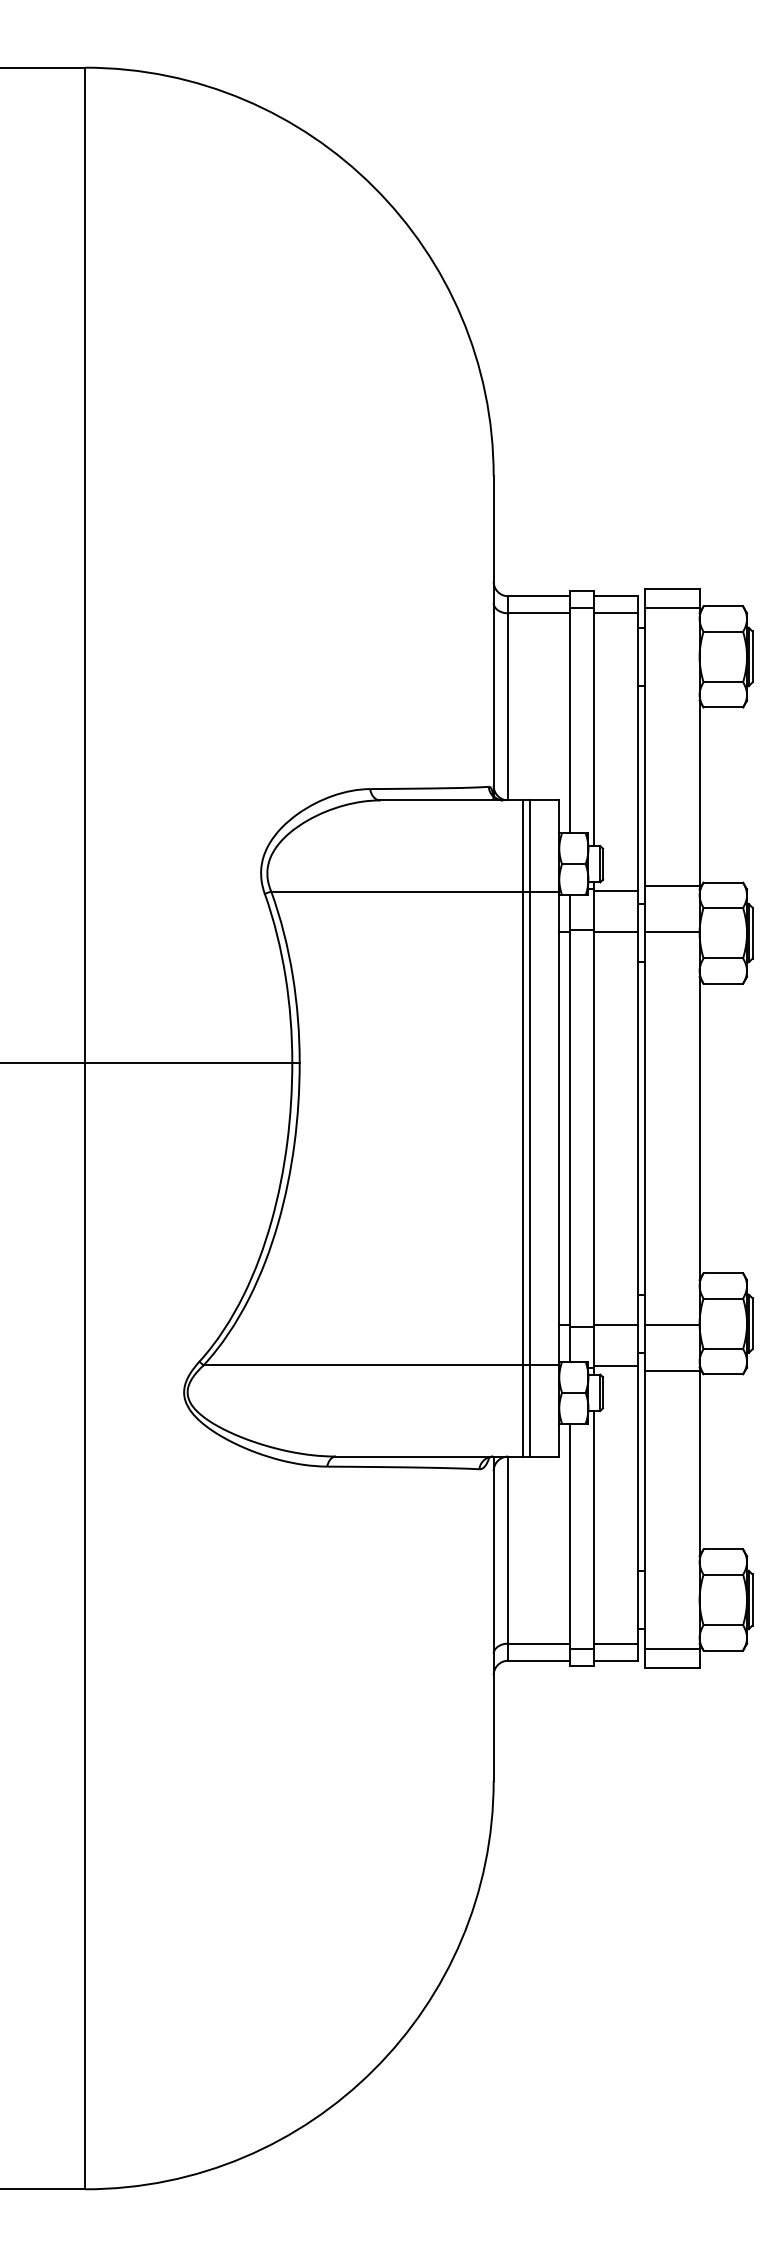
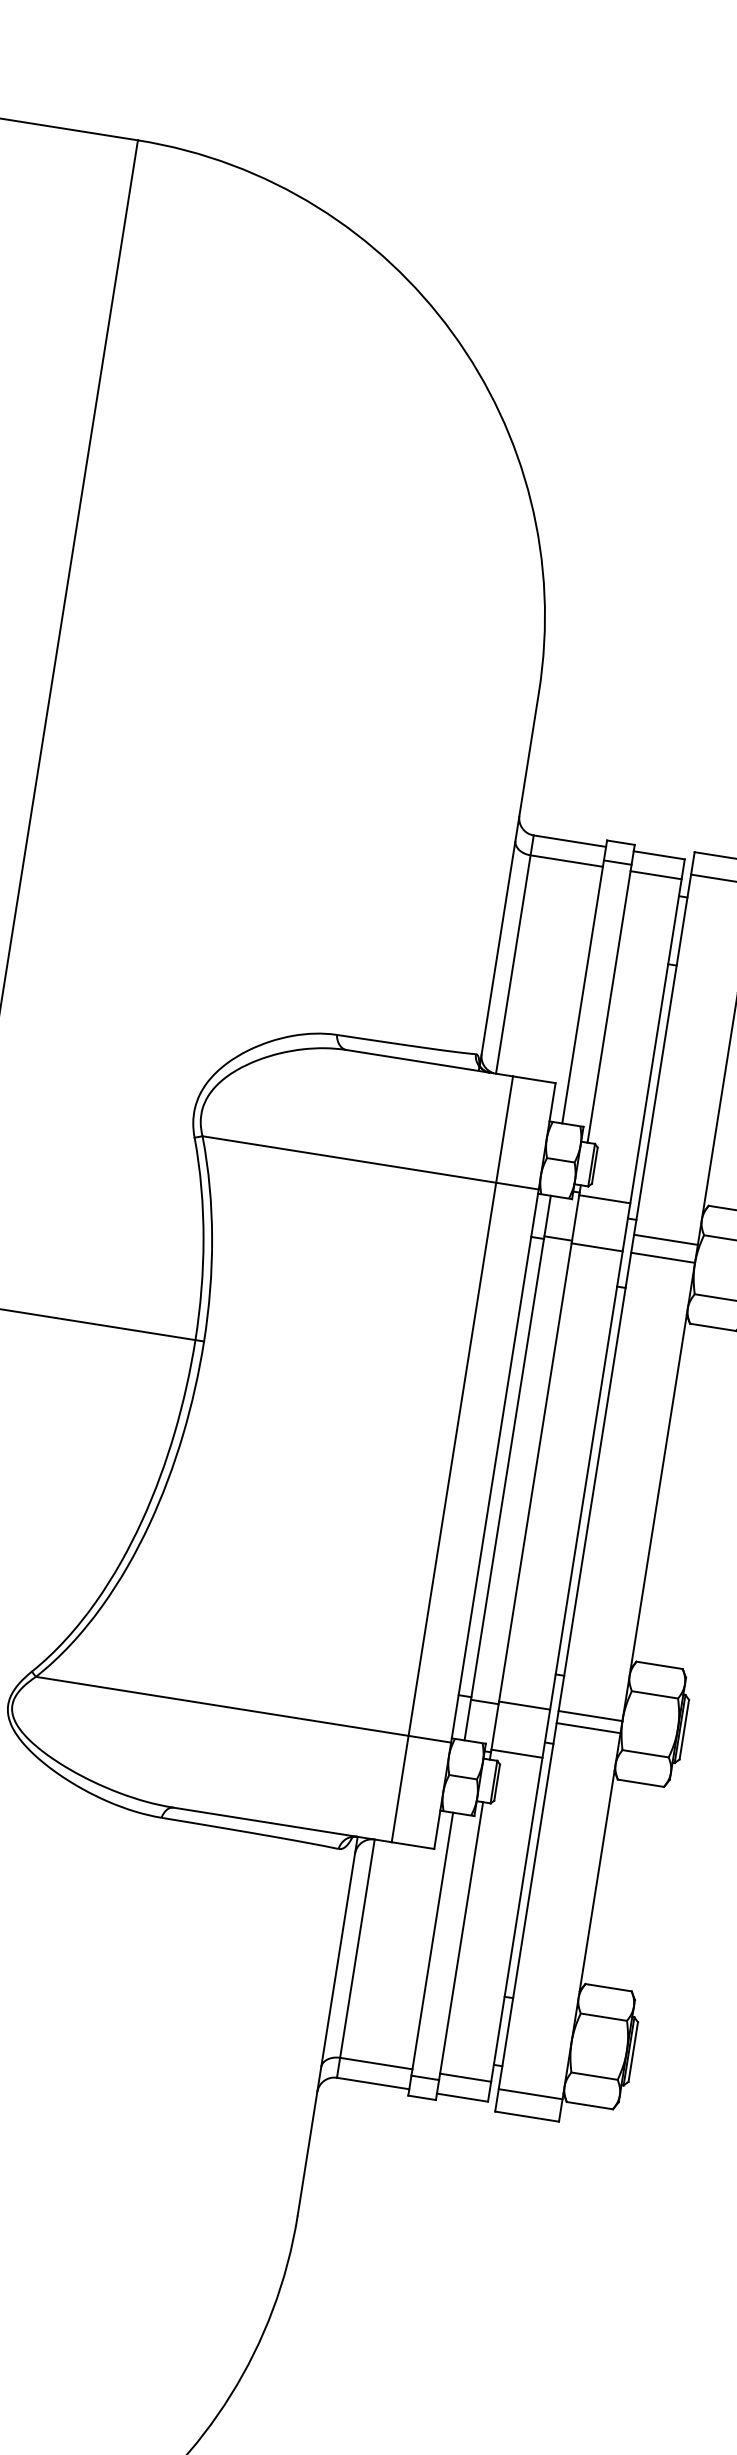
line: (671, 885) -> (665, 1239), moved
line: (530, 1128) -> (461, 1460), removed
line: (671, 1371) -> (587, 1728), moved

